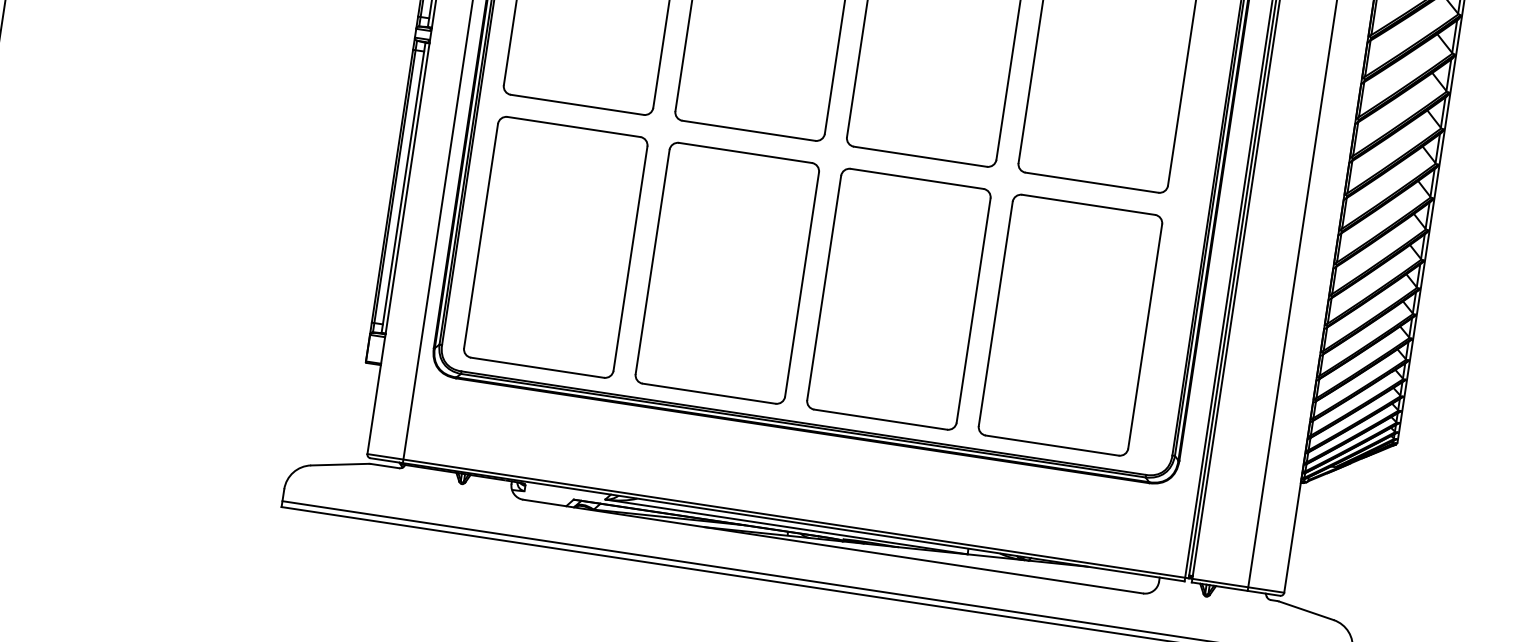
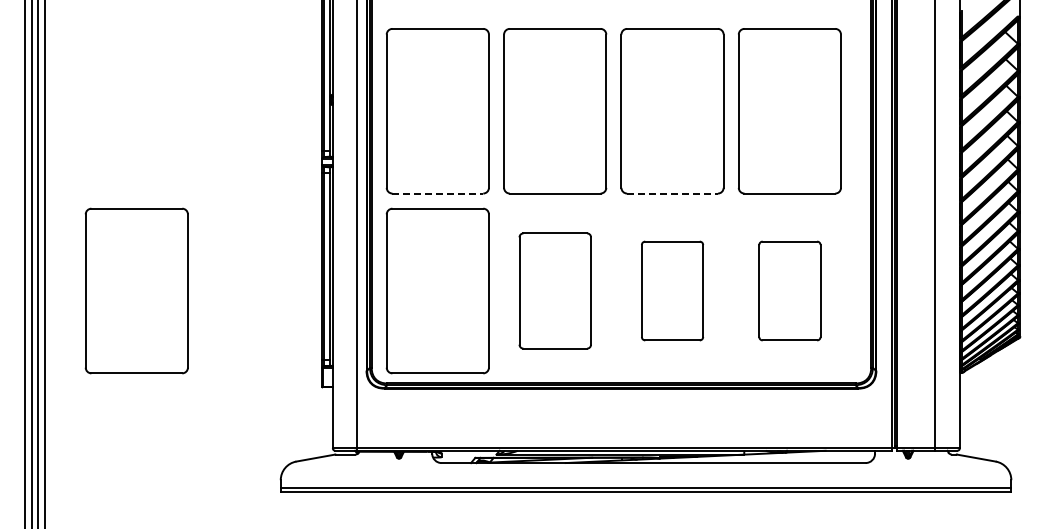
line: (578, 104) -> (438, 193), solid -> dashed
line: (921, 156) -> (673, 193), solid -> dashed
part: (115, 179) -> (136, 290), added
part: (727, 272) -> (555, 290), size x0.7
part: (898, 298) -> (672, 290), size x0.6
part: (1070, 324) -> (789, 290), size x0.6

